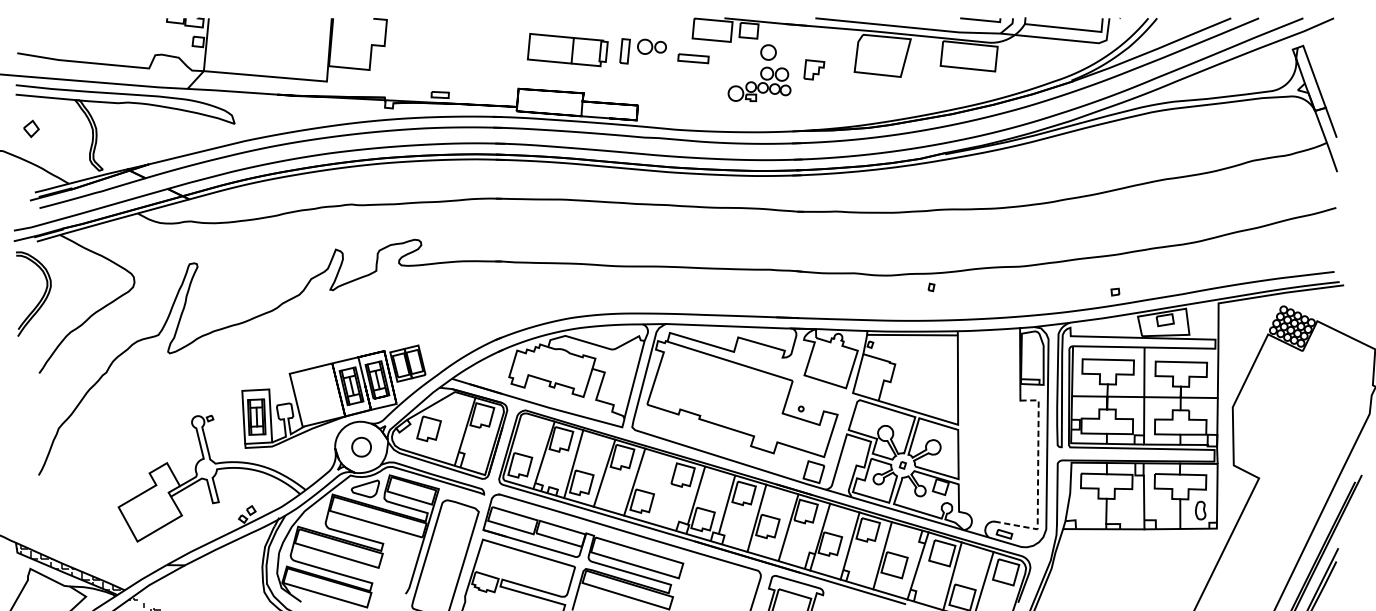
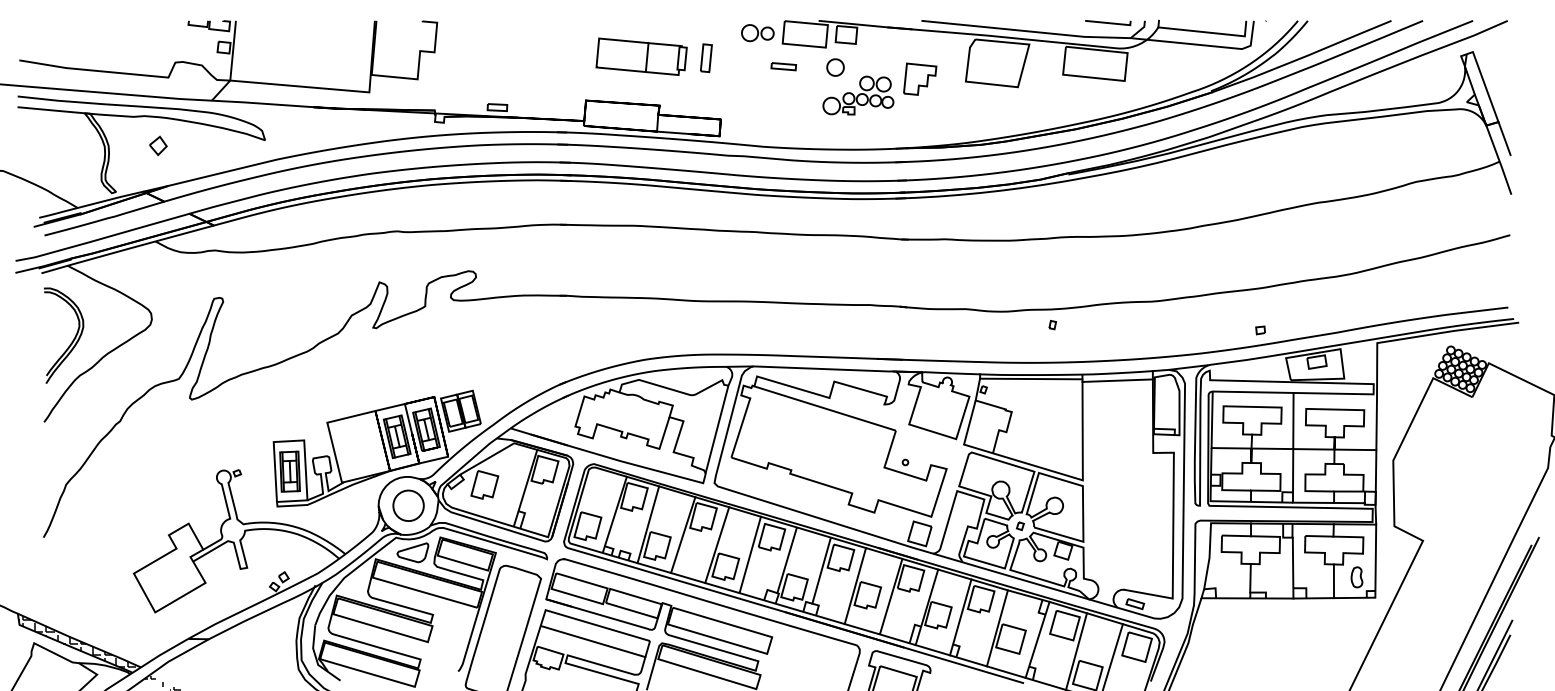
part: (651, 47) -> (757, 33), moved
part: (768, 52) -> (835, 67), moved
part: (693, 58) -> (783, 66), size x0.71
part: (814, 69) -> (920, 78), size x1.43
part: (31, 128) -> (158, 145), moved
part: (41, 298) -> (72, 340), moved
line: (988, 336) -> (1117, 380), added
part: (361, 447) -> (408, 505), size x1.43
line: (1038, 478) -> (1173, 540), dashed -> solid
line: (663, 490) -> (749, 554), added
line: (525, 567) -> (593, 641), added

